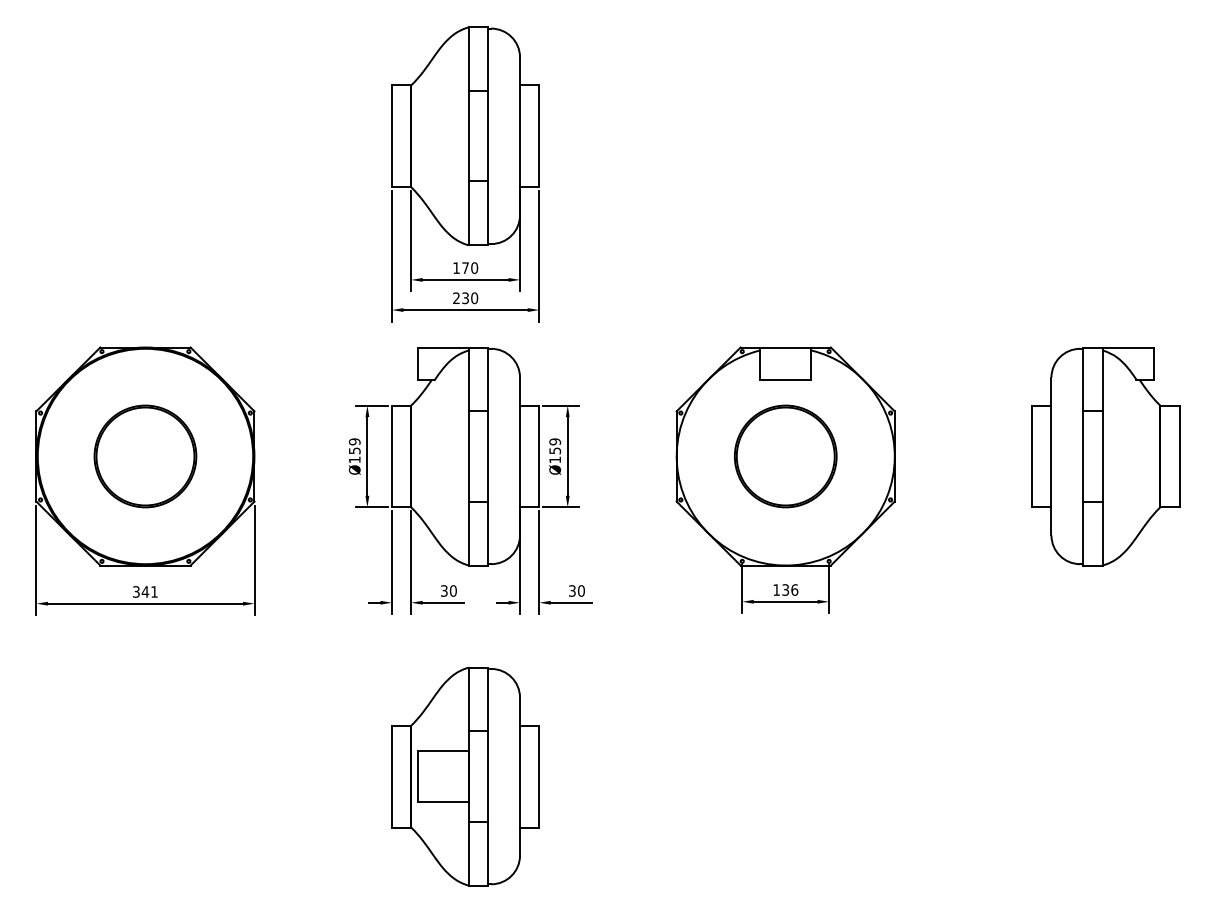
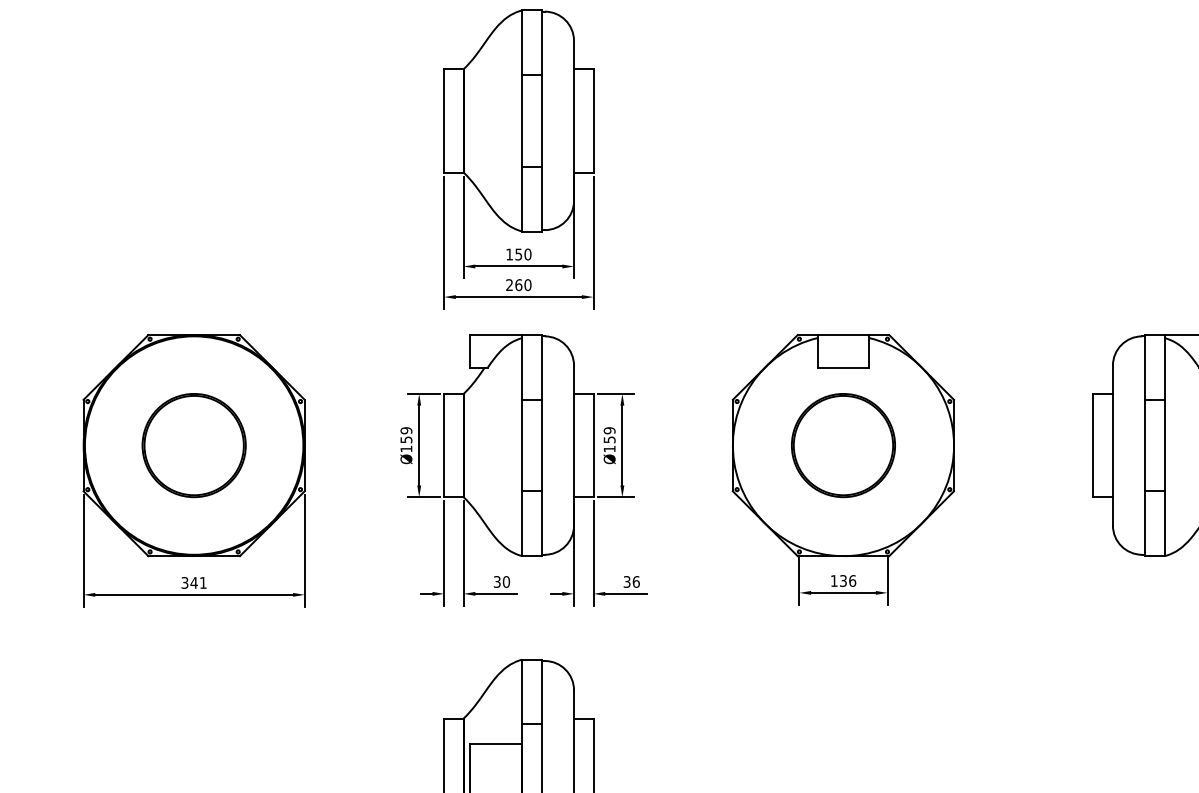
text: (465, 267) -> (518, 253), 170 -> 150
text: (465, 298) -> (518, 285), 230 -> 260
text: (581, 590) -> (636, 581), 30 -> 36

